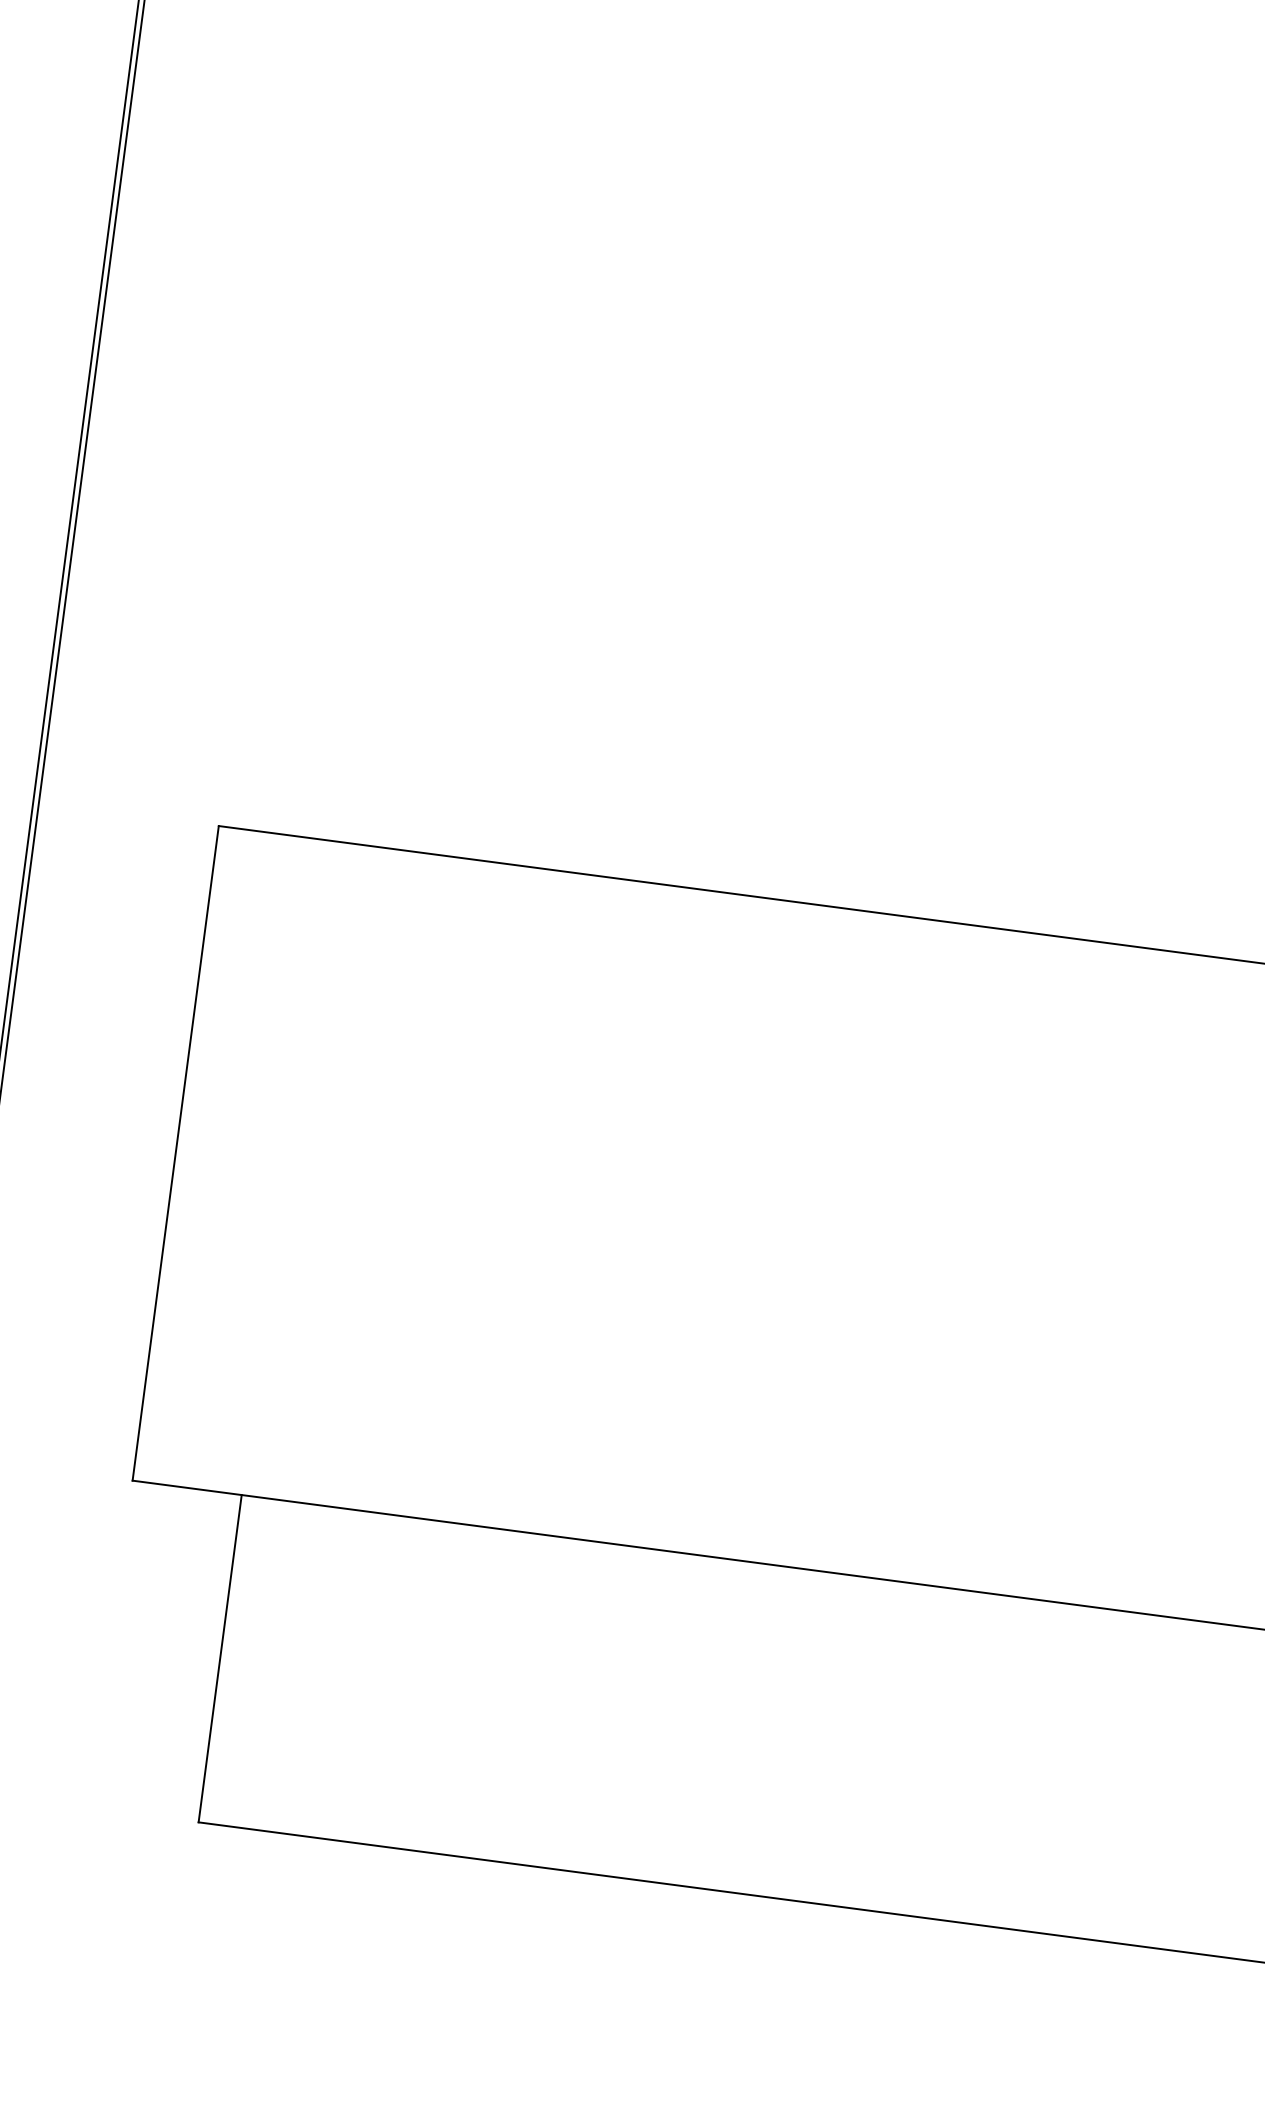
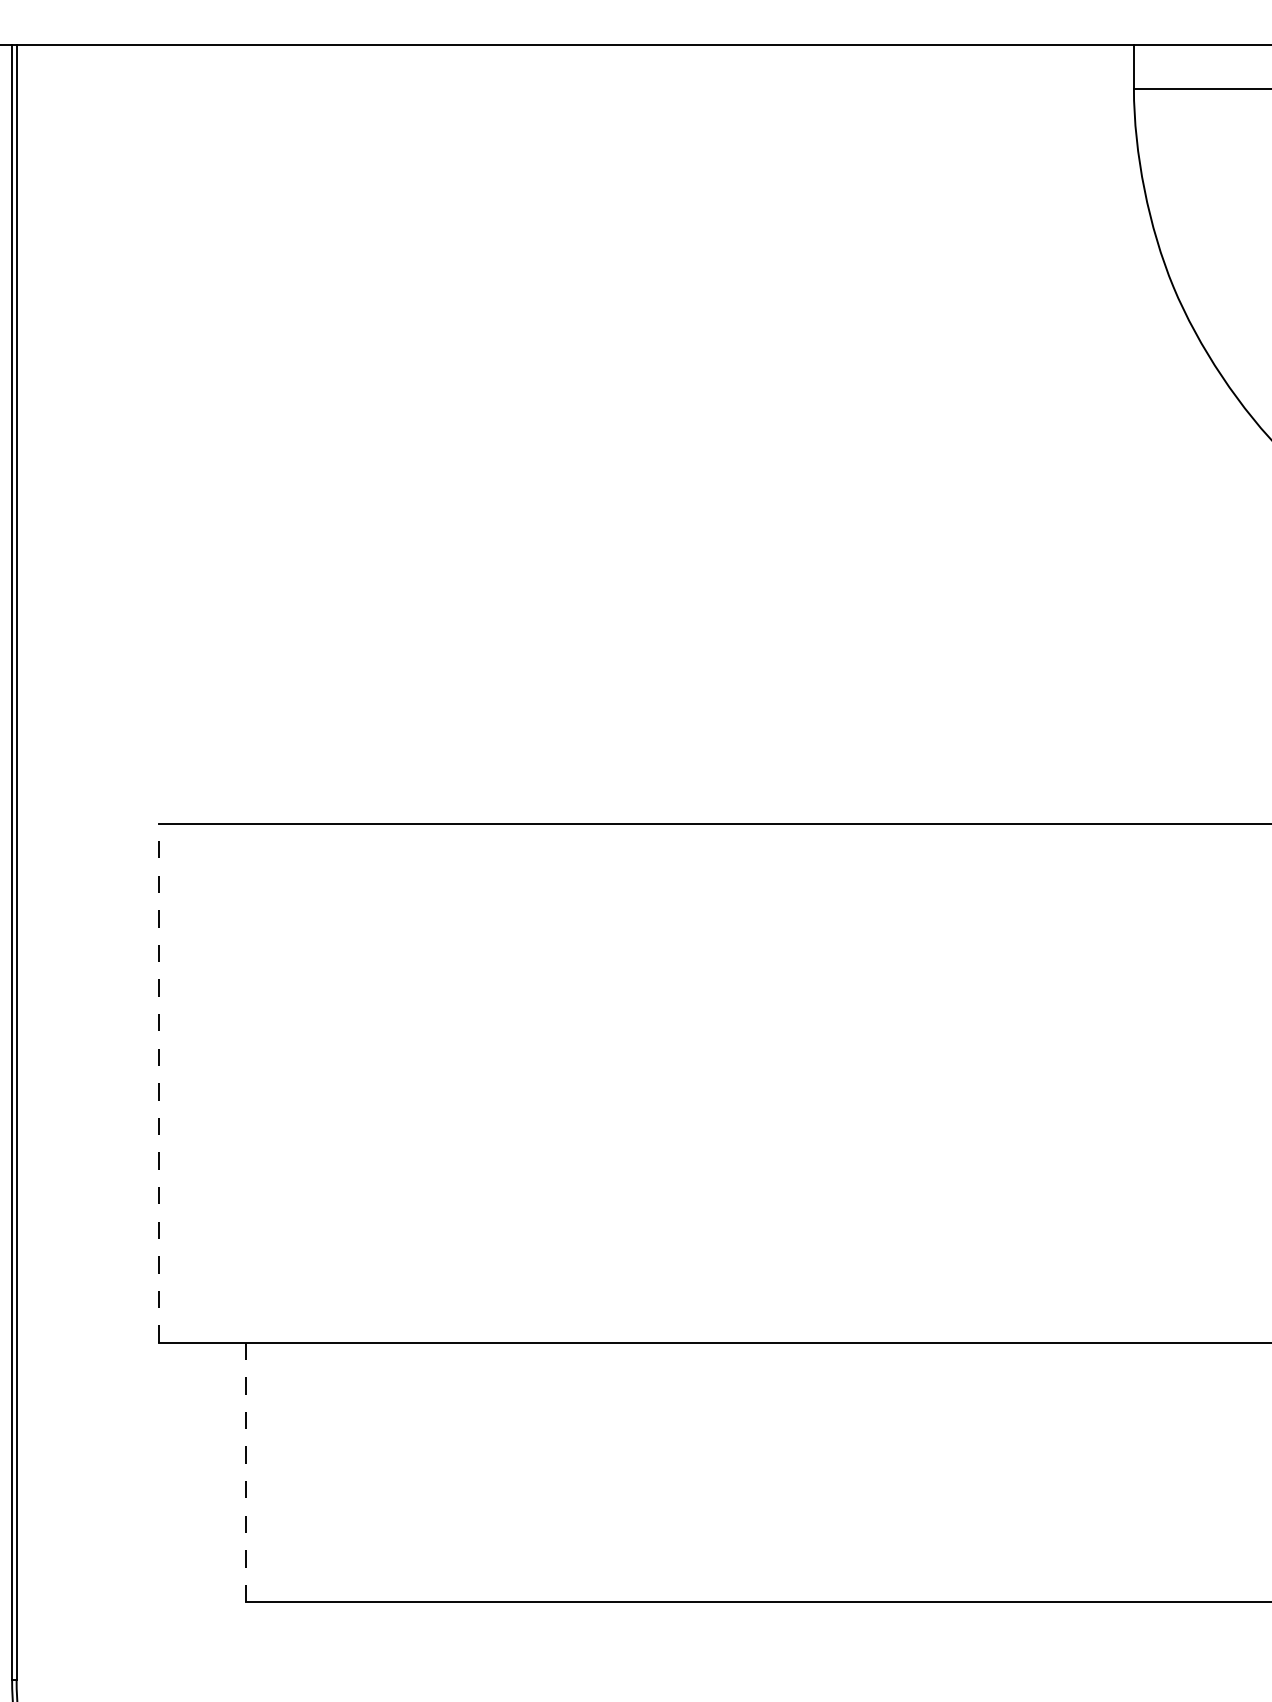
line: (176, 1152) -> (159, 1082), solid -> dashed
line: (220, 1658) -> (245, 1472), solid -> dashed

